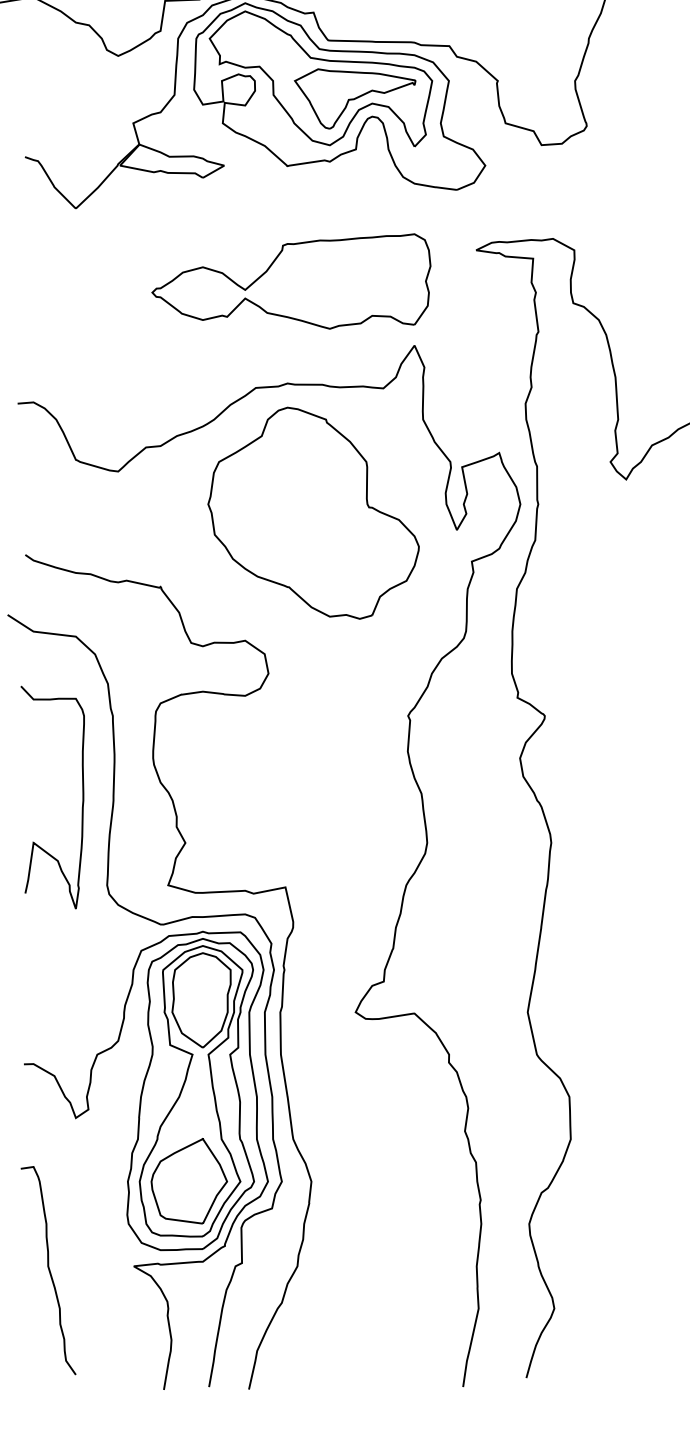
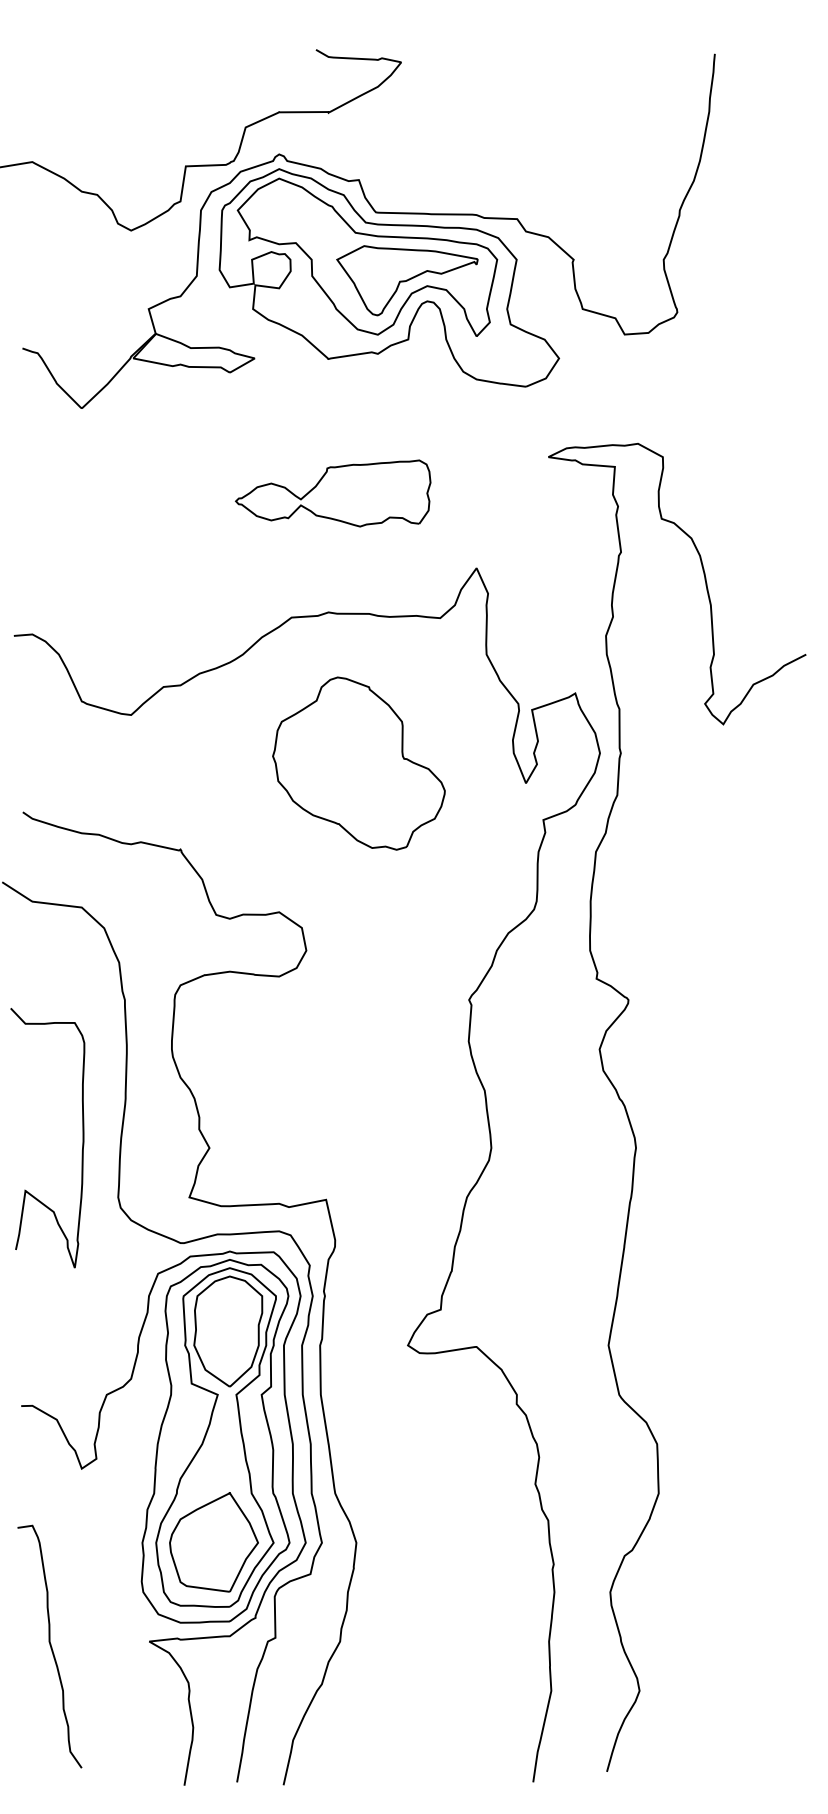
part: (291, 281) -> (333, 493), size x0.6
part: (313, 513) -> (358, 763), size x0.7
curve: (82, 797) -> (82, 1138), moved

